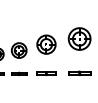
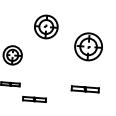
part: (46, 44) -> (46, 26), moved
part: (46, 73) -> (34, 99), moved

